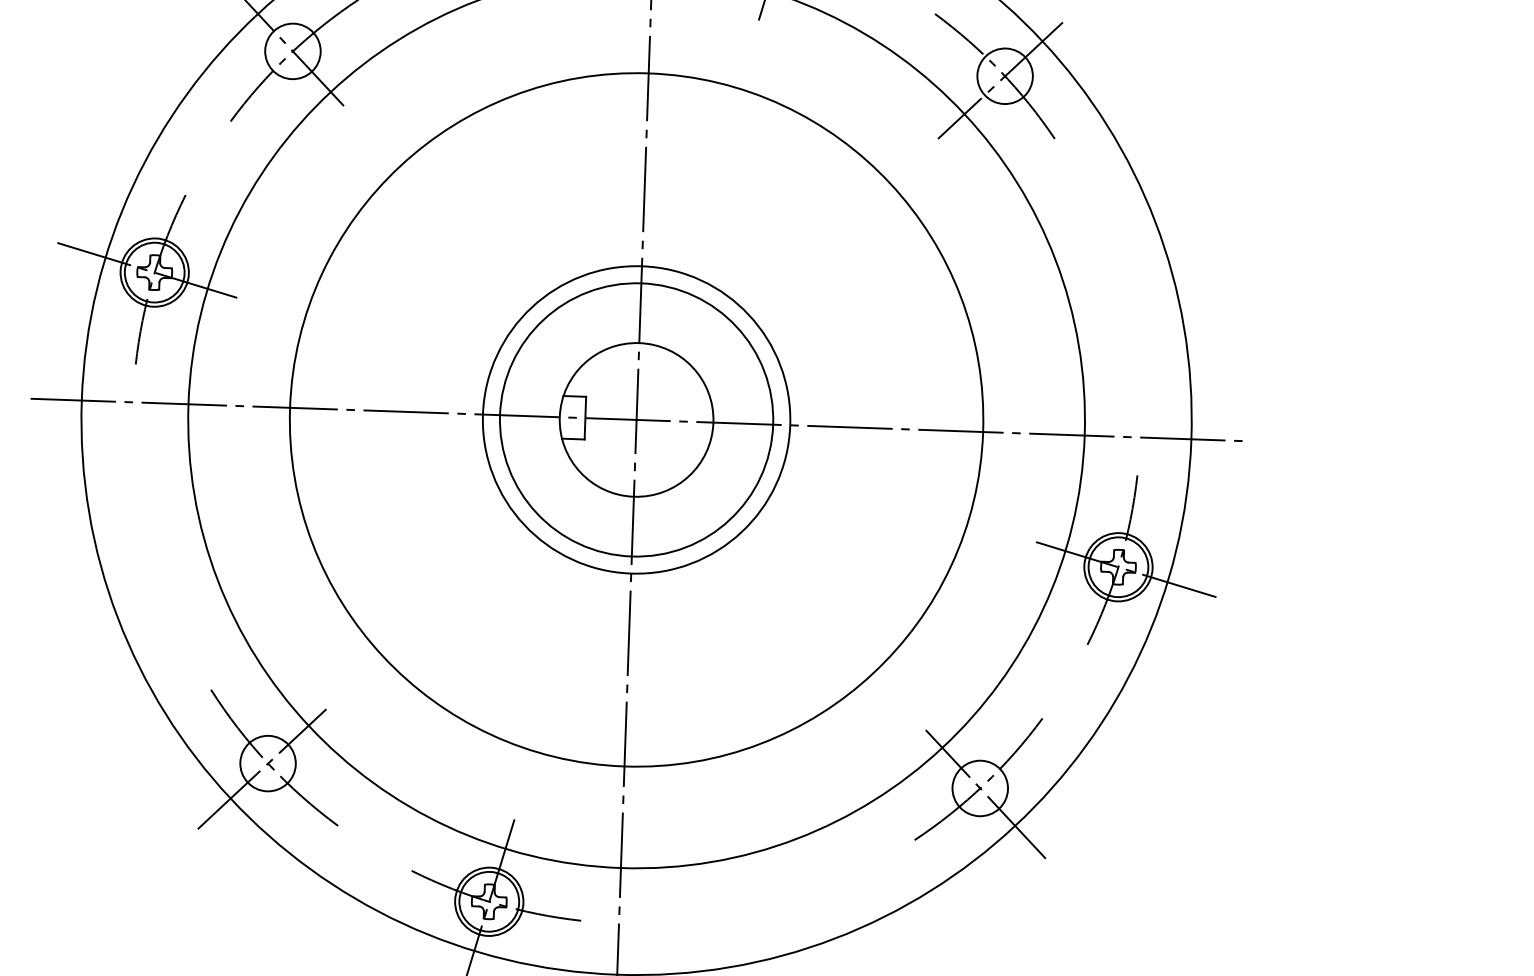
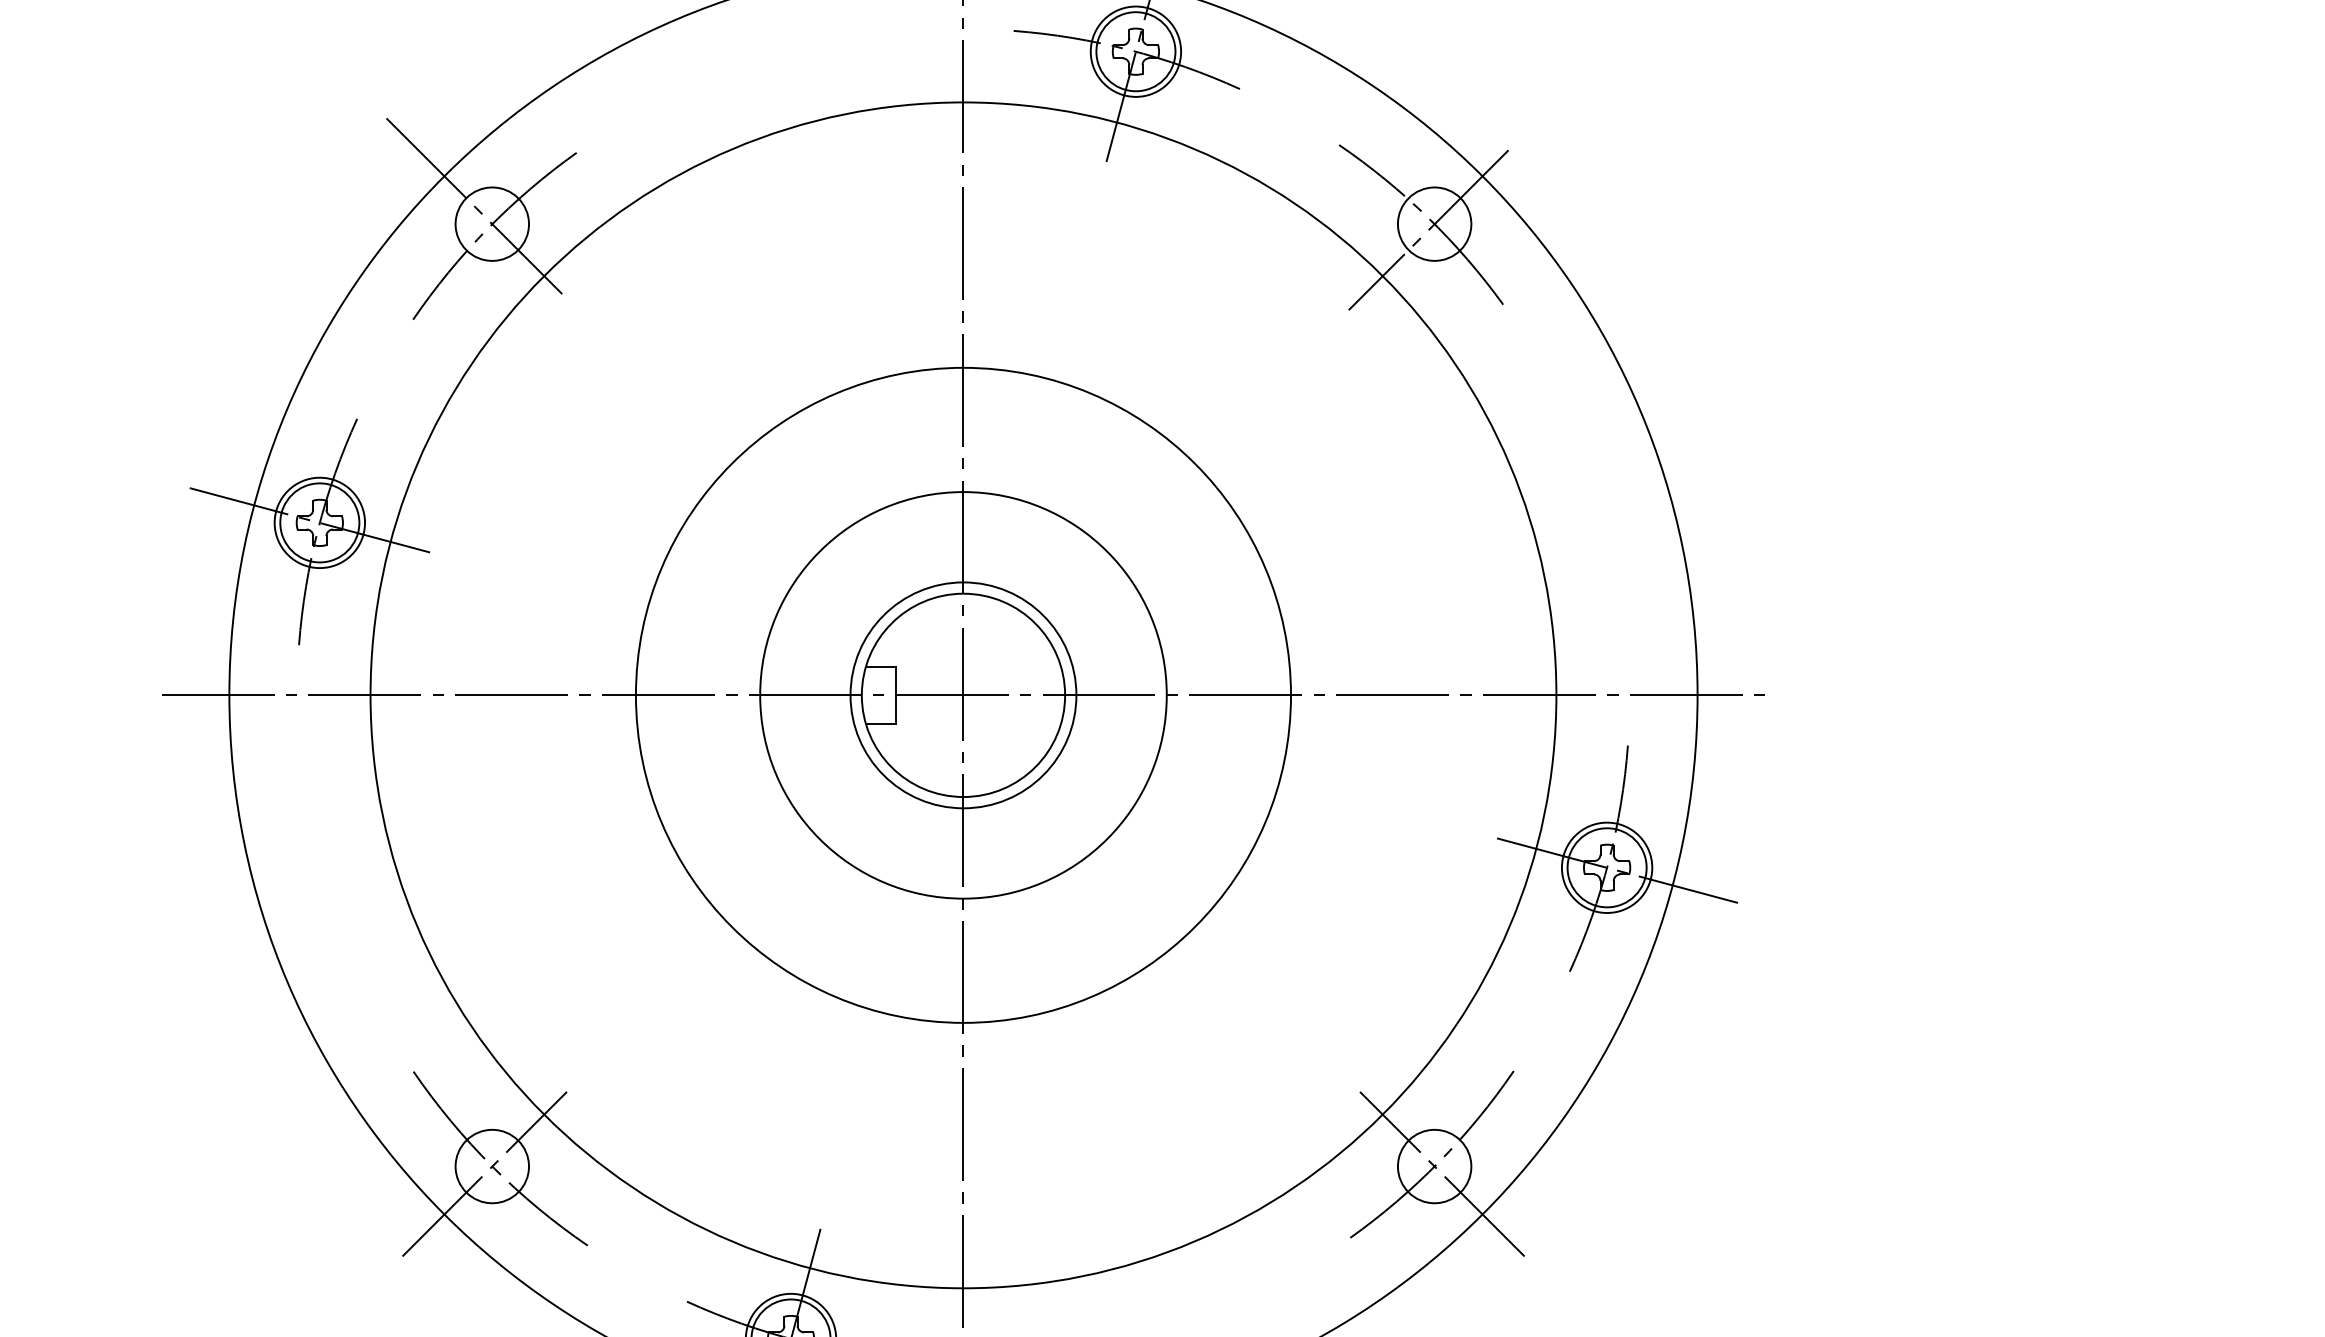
circle: (636, 419) -> (963, 694), size x0.71
circle: (636, 420) -> (963, 695), size x0.62

